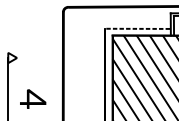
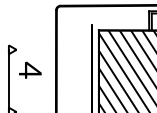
line: (136, 28) -> (119, 24), removed
text: (33, 98) -> (30, 69), moved

